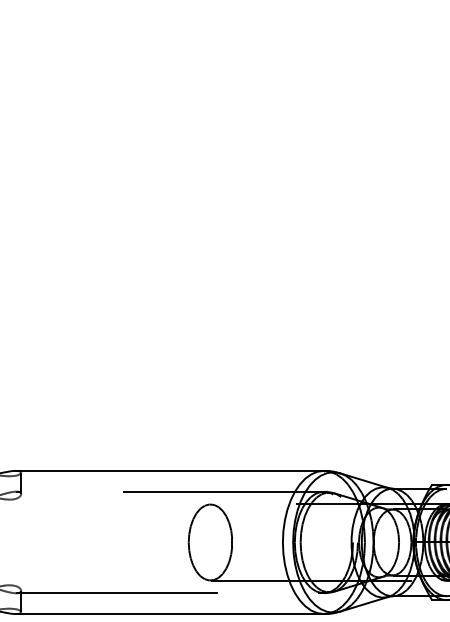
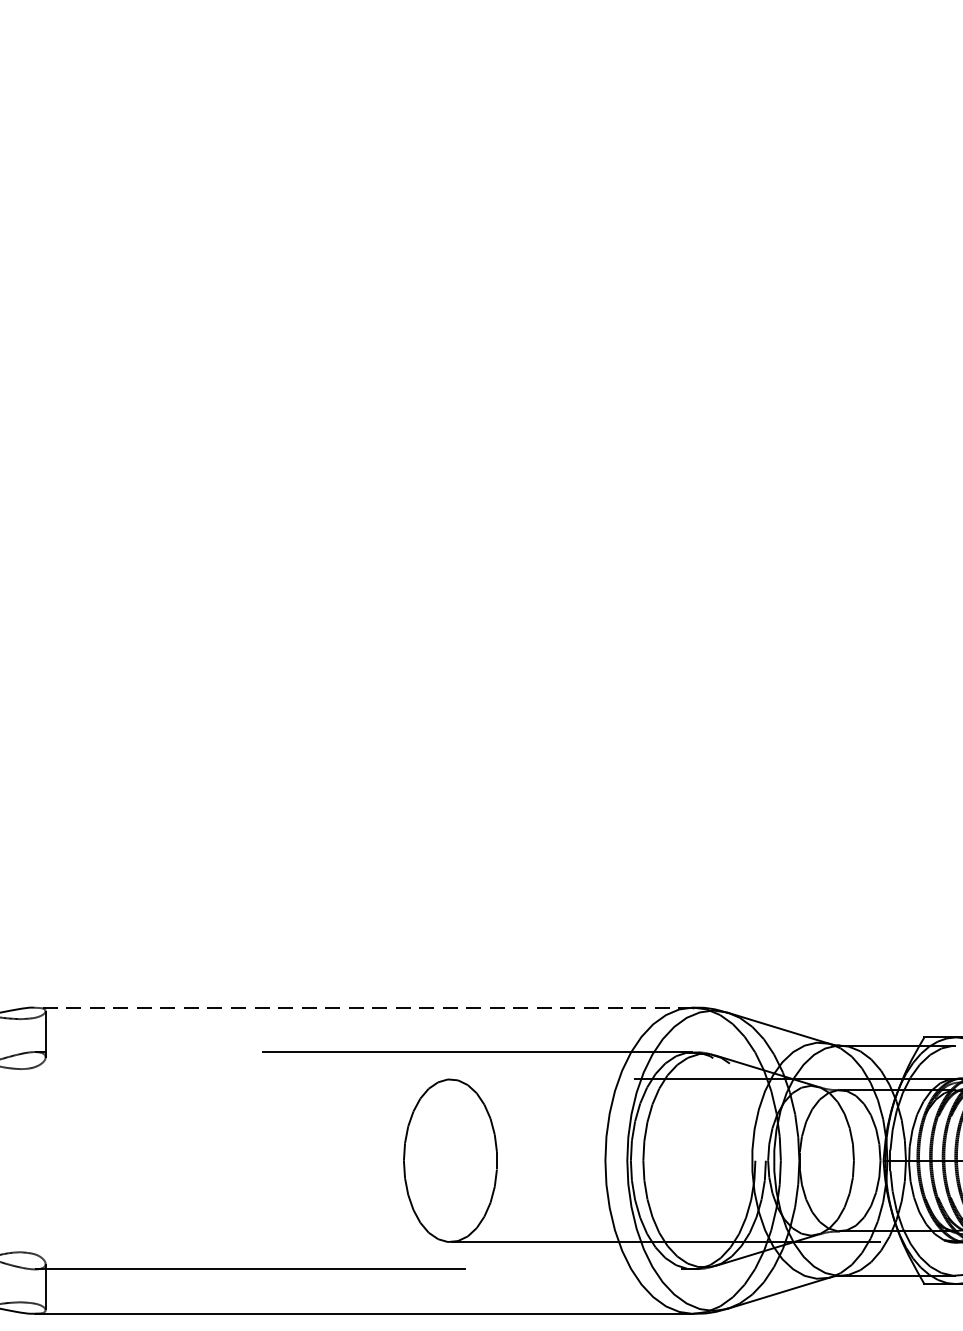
line: (170, 470) -> (364, 1006), solid -> dashed

